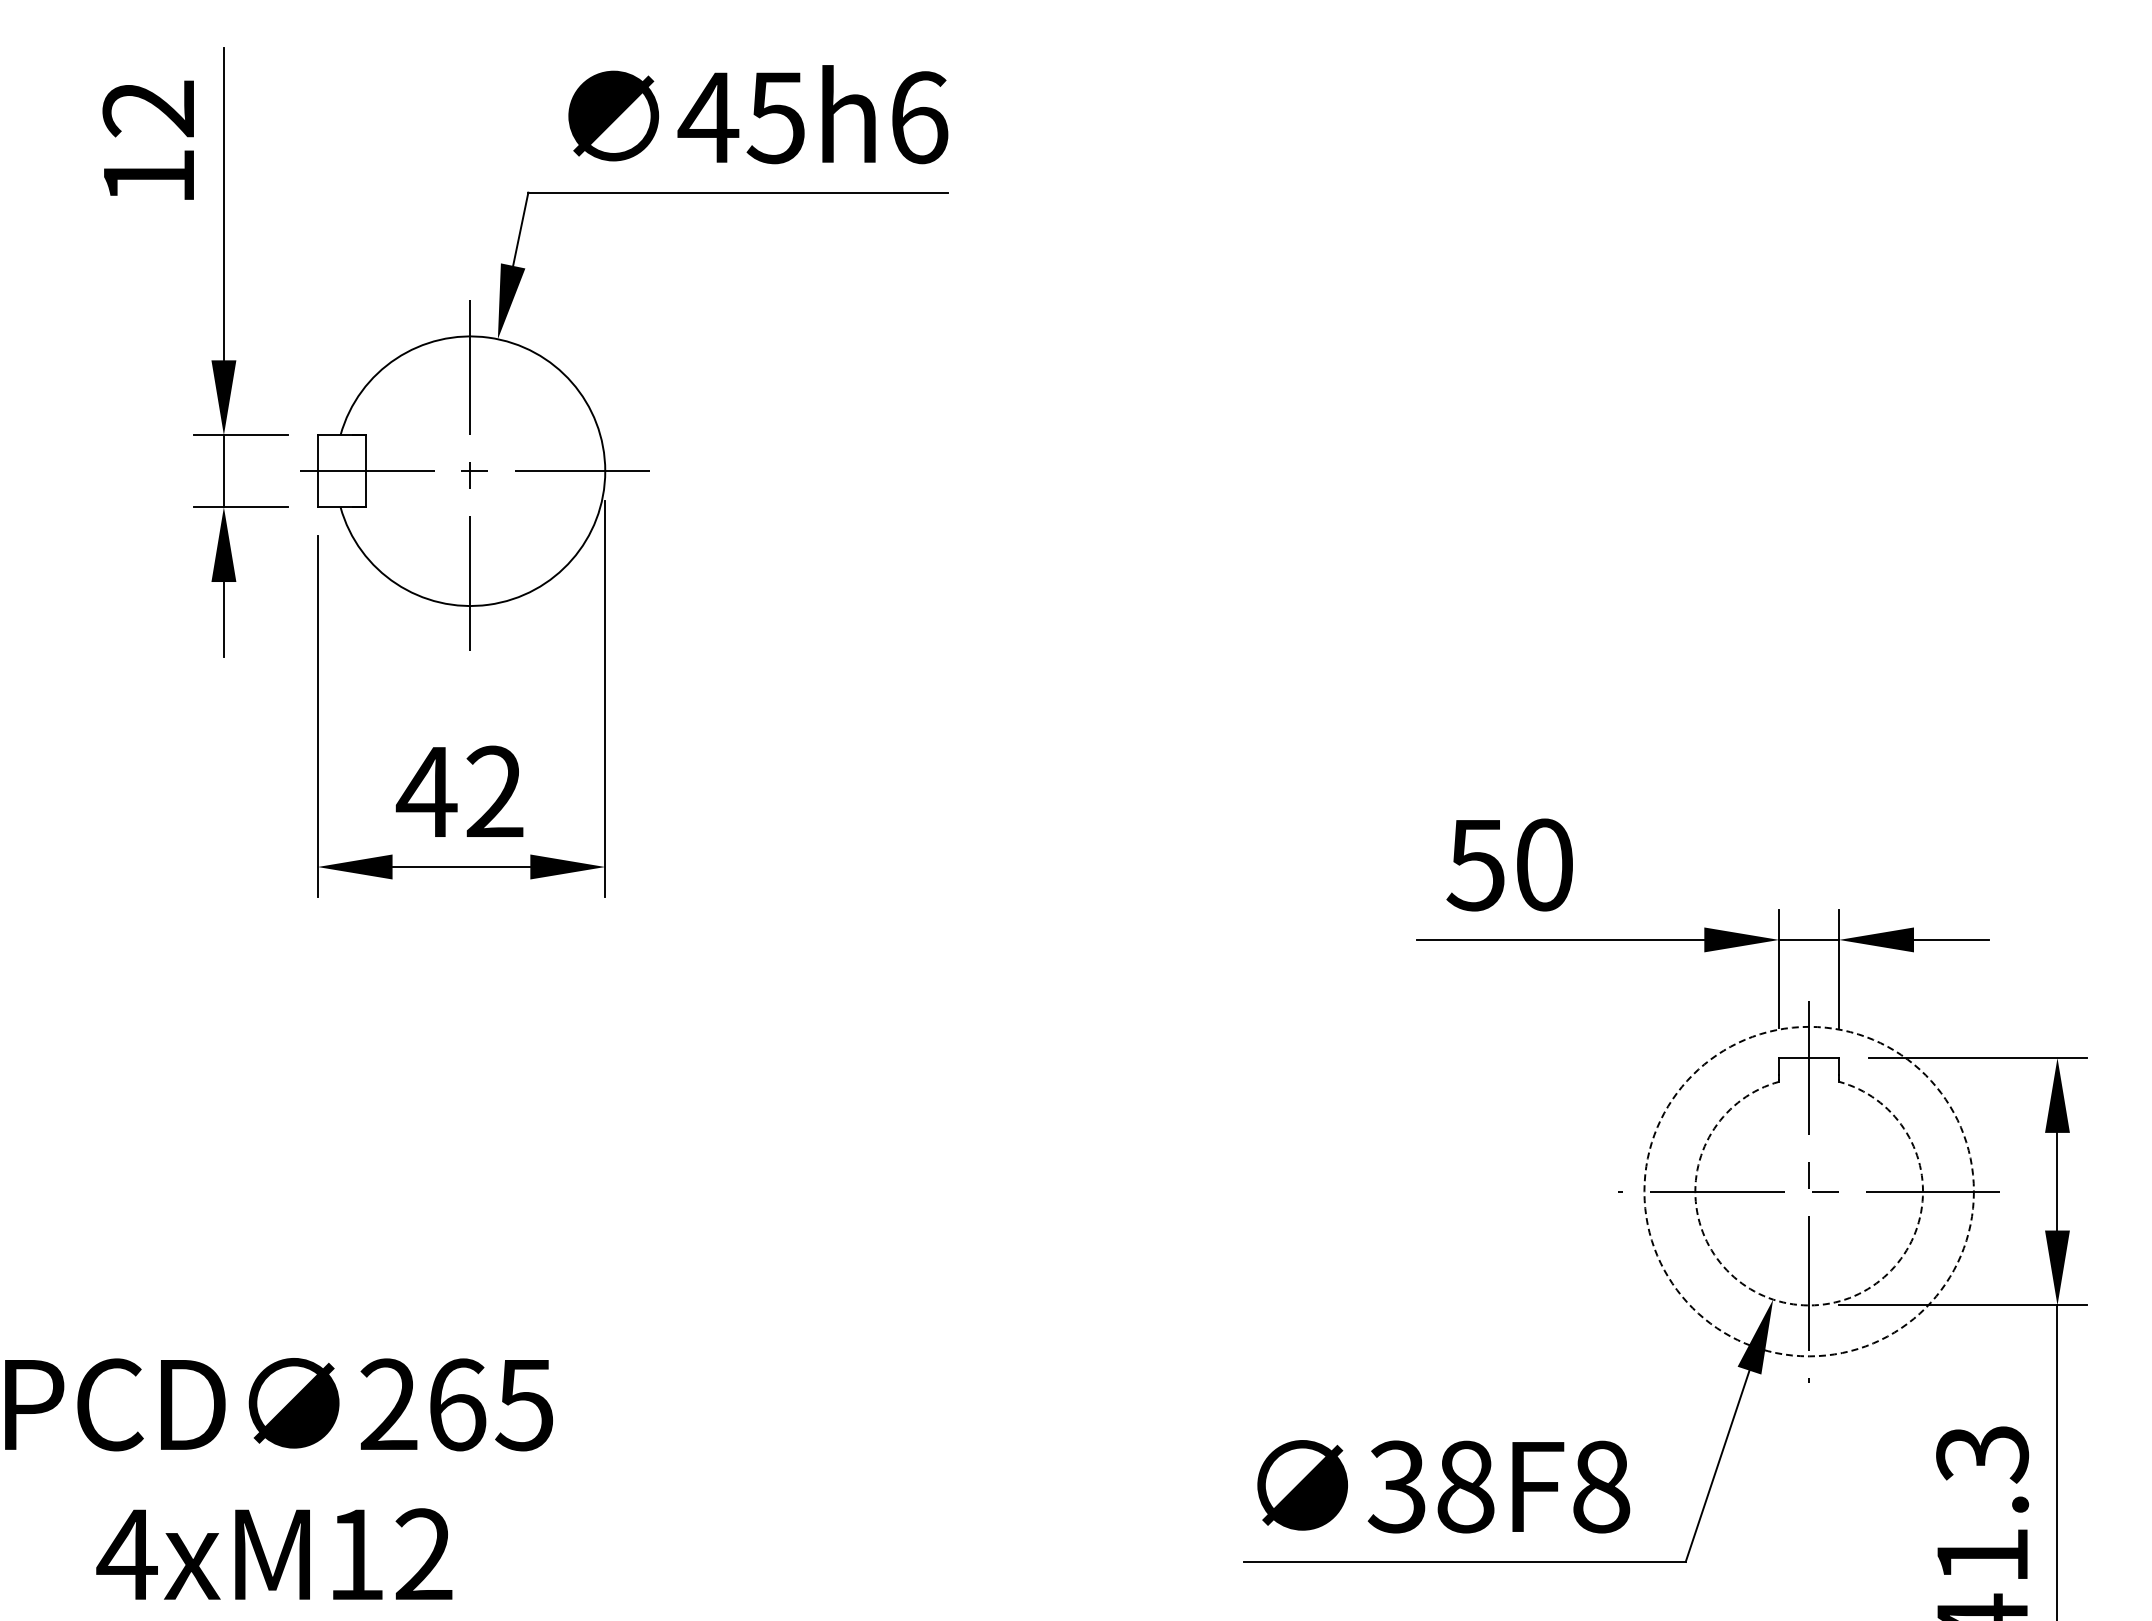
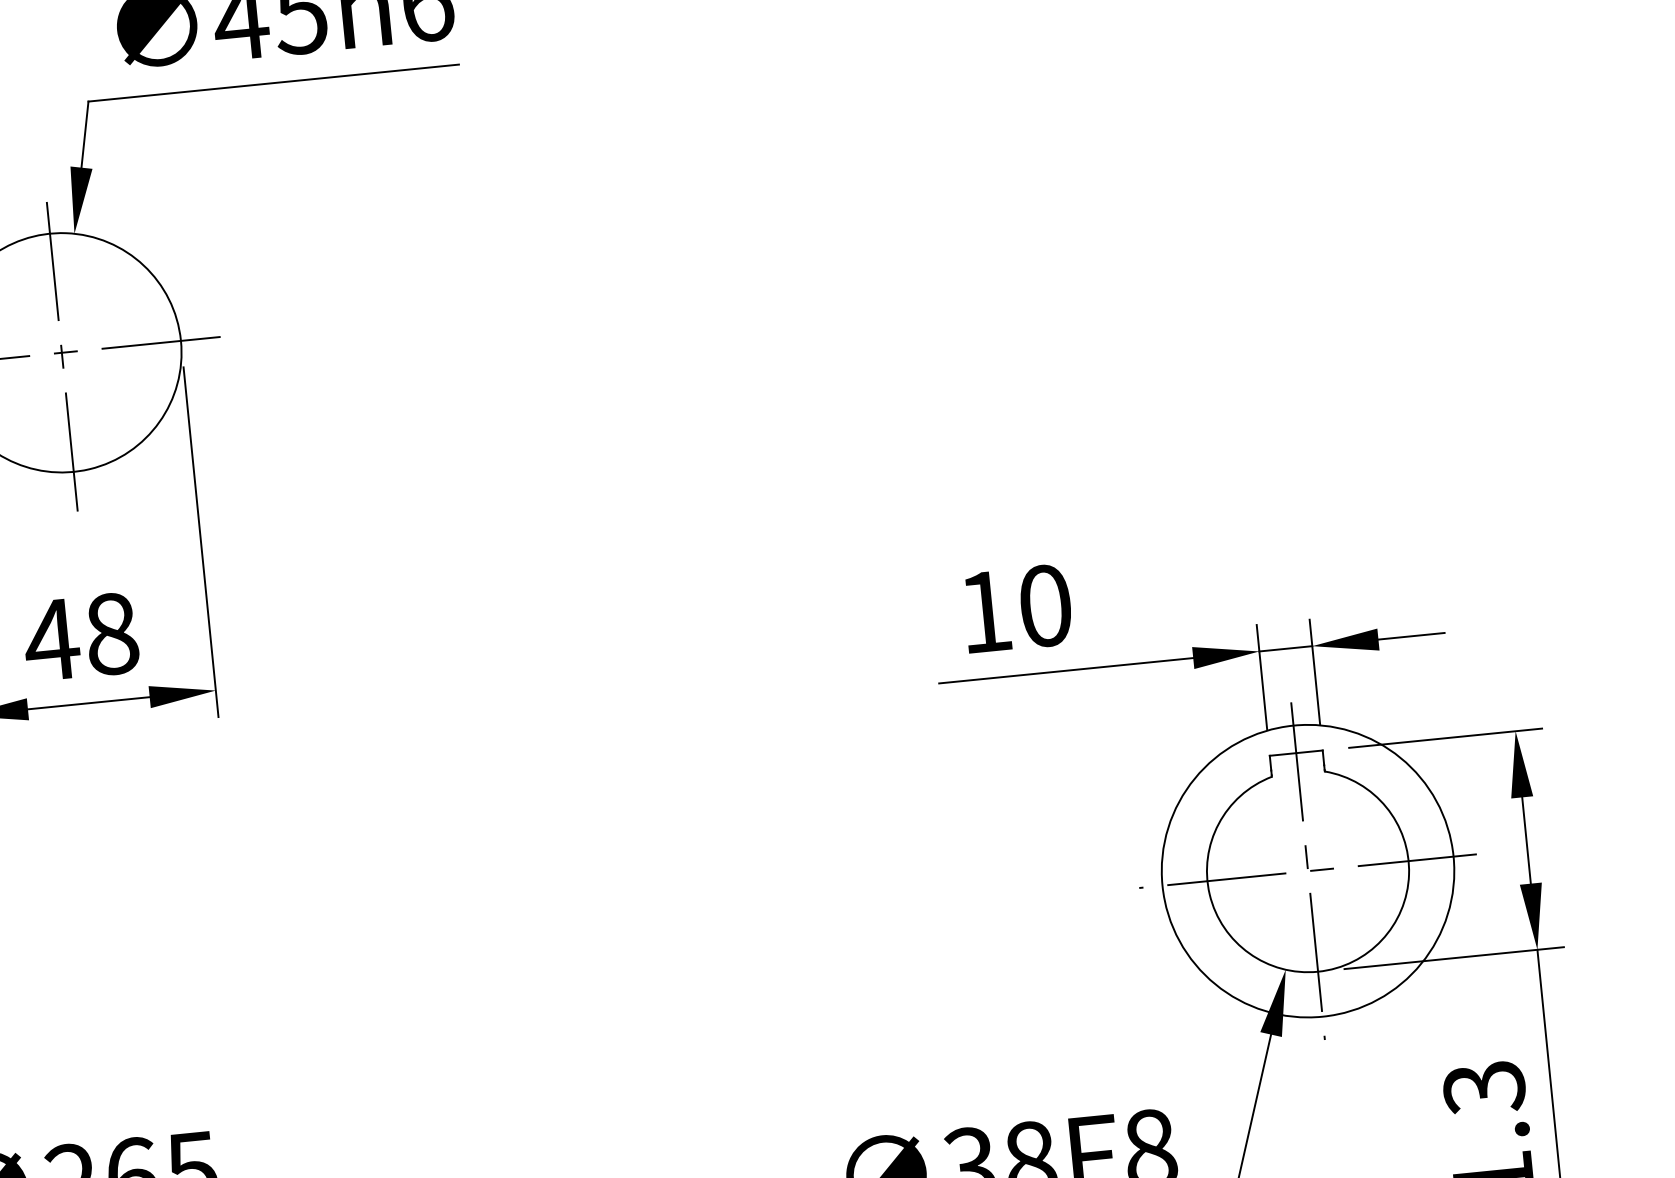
text: (494, 791) -> (111, 633), 42 -> 48
text: (1475, 865) -> (984, 612), 50 -> 10
circle: (1808, 1191) -> (1307, 871), dashed -> solid
arc: (1809, 1305) -> (1318, 971), dashed -> solid

